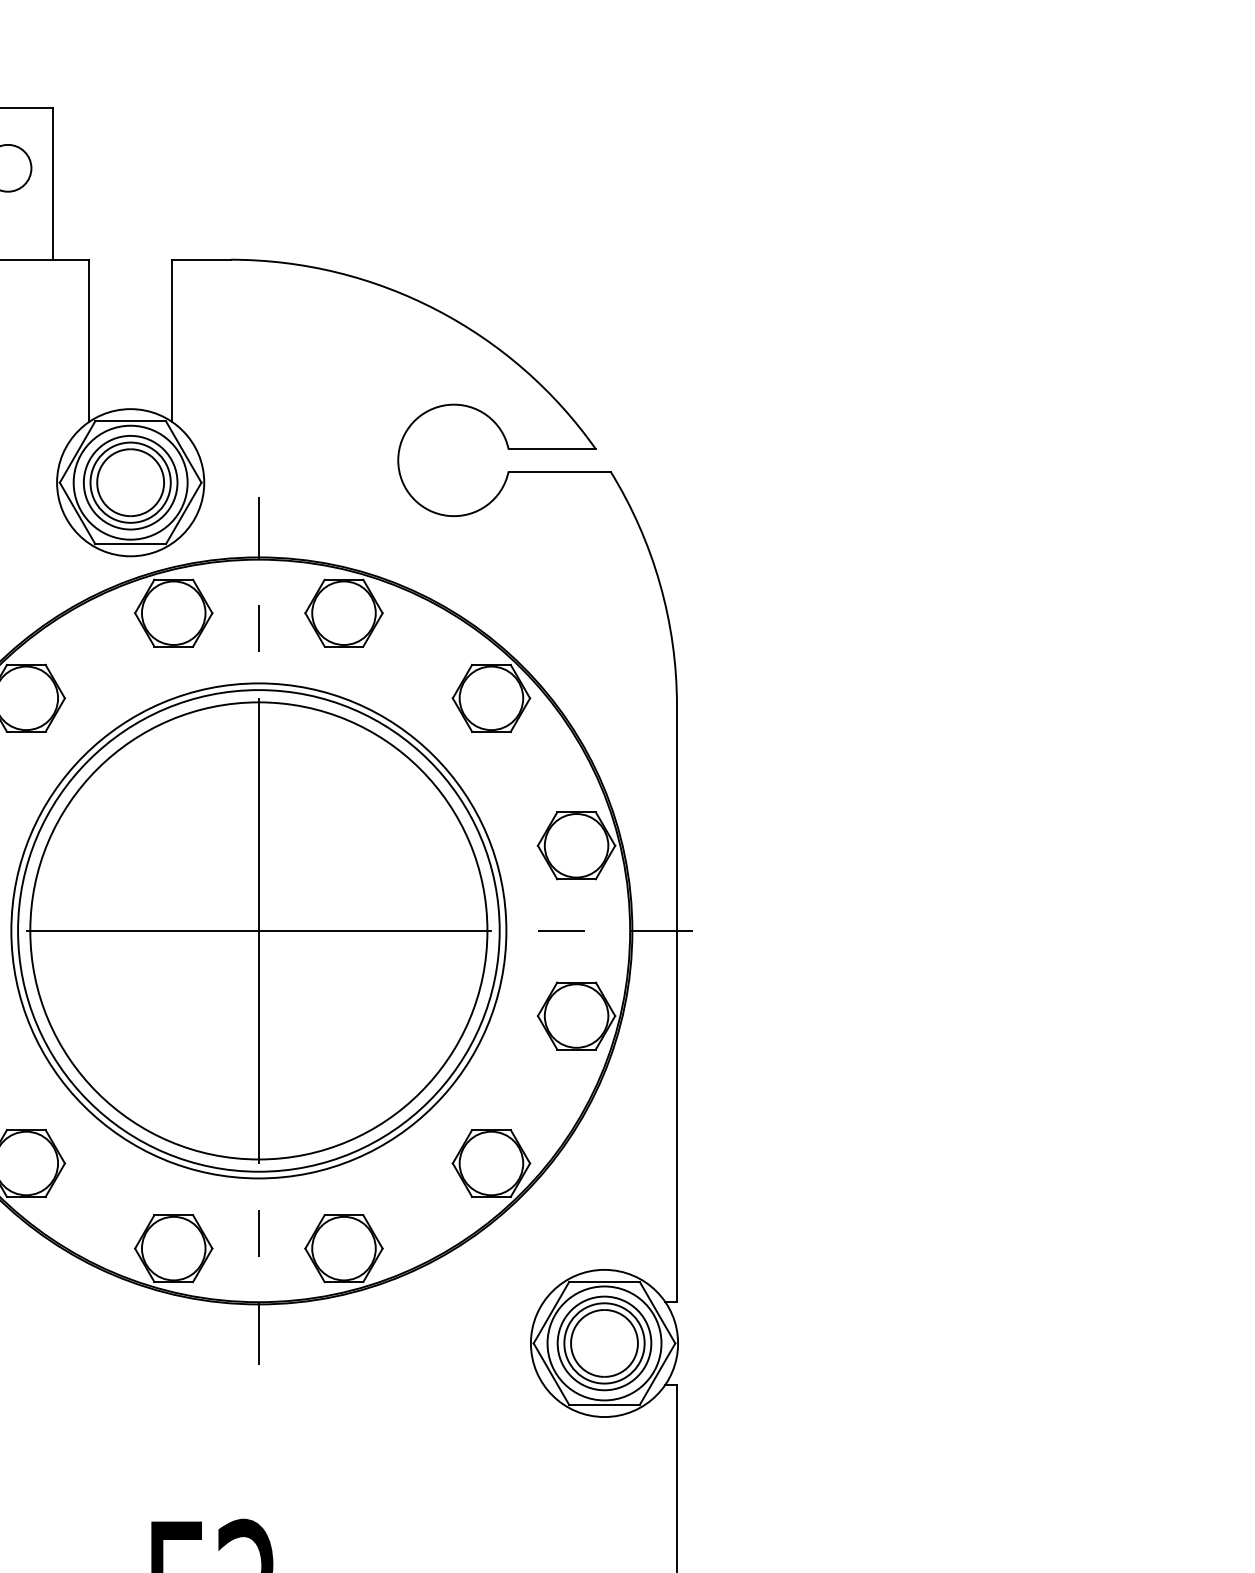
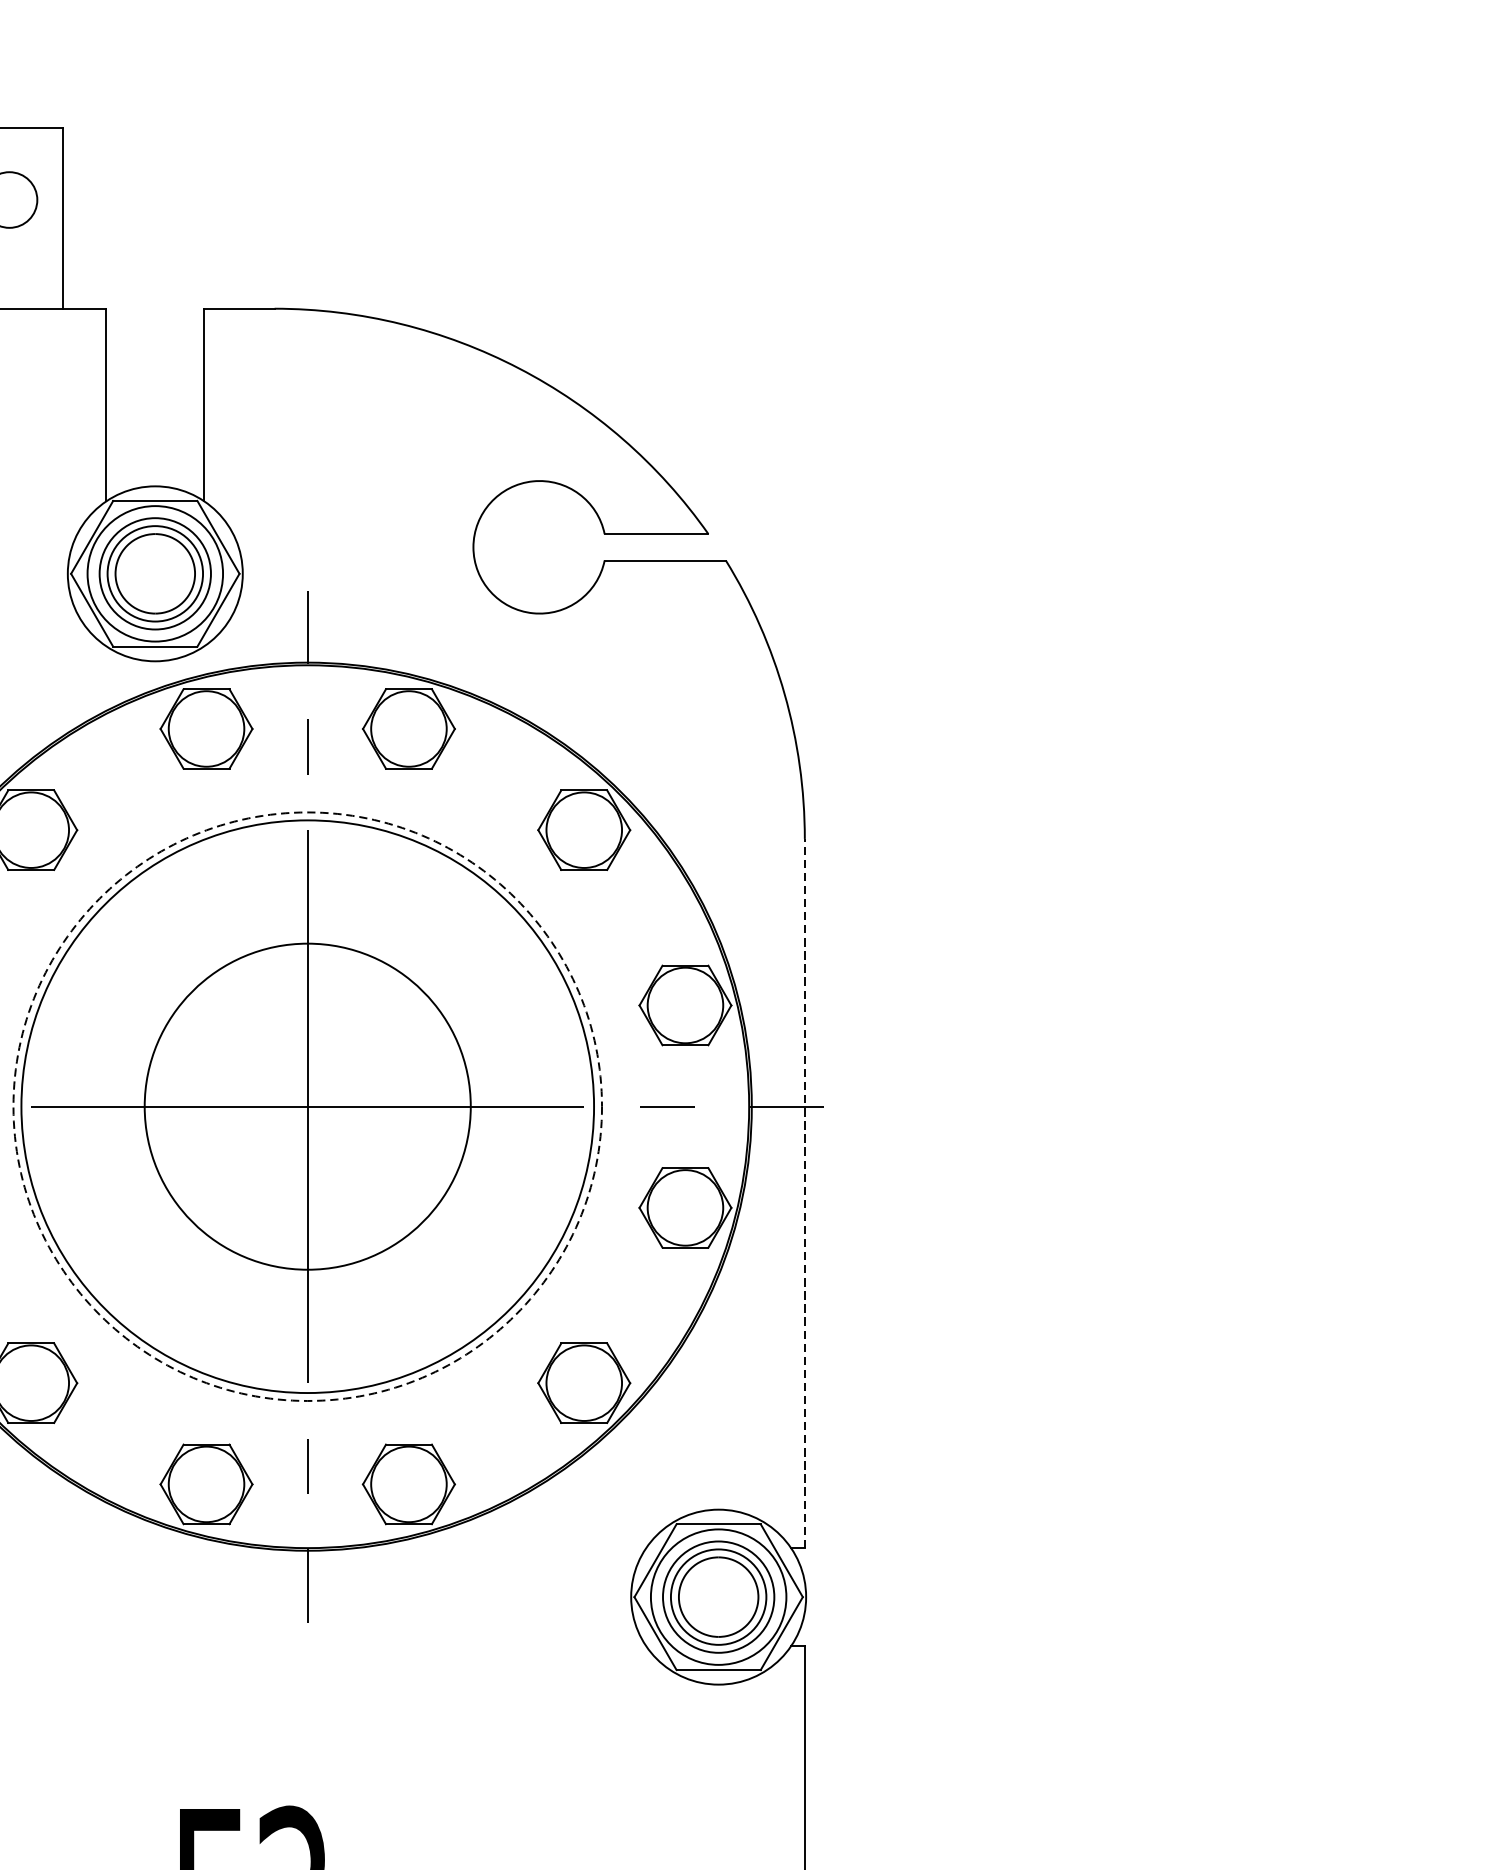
circle: (258, 930) -> (307, 1106), size x0.6
circle: (258, 930) -> (307, 1106), solid -> dashed
line: (676, 1003) -> (804, 1192), solid -> dashed

